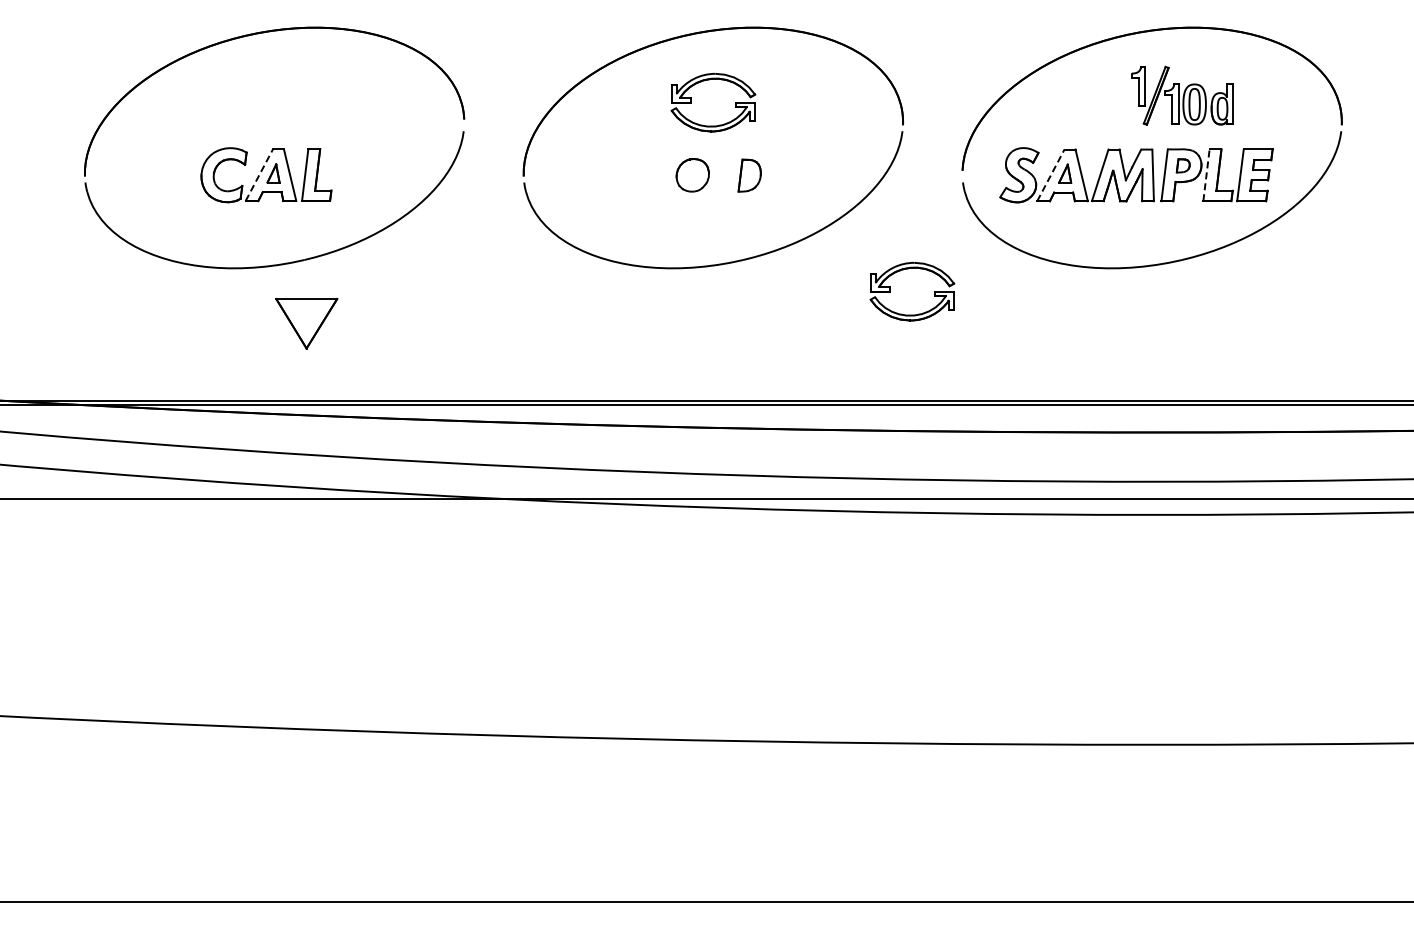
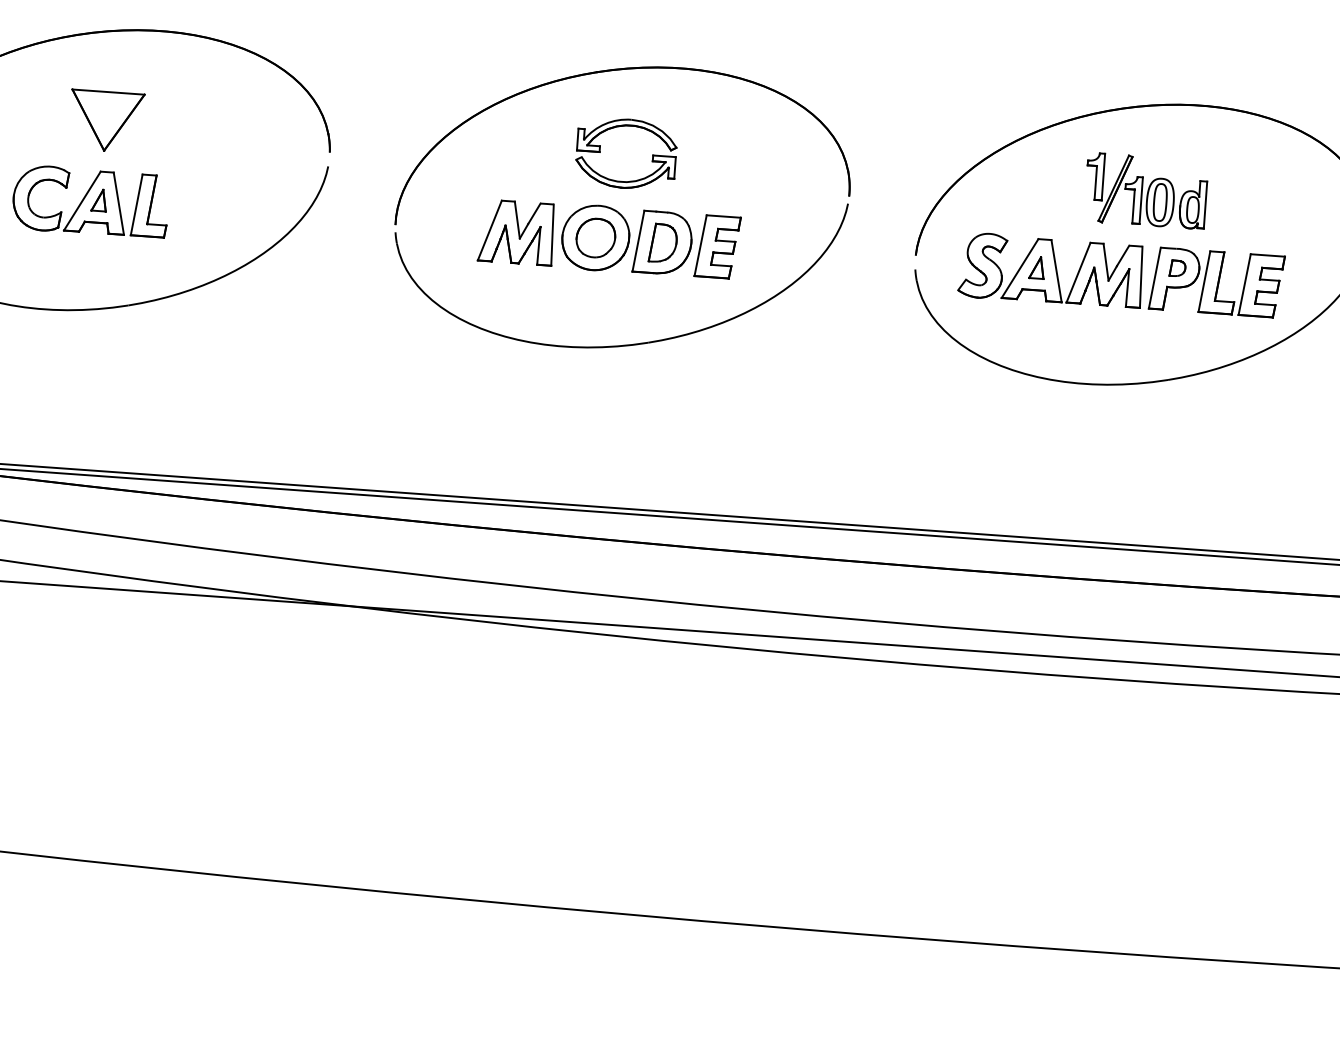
part: (1182, 95) -> (1146, 190), moved
line: (259, 174) -> (82, 200), dashed -> solid
line: (1051, 174) -> (1020, 267), dashed -> solid
line: (1206, 174) -> (1204, 280), dashed -> solid
part: (704, 175) -> (609, 239), added
part: (890, 291) -> (820, 392), removed
part: (306, 323) -> (106, 121), moved

